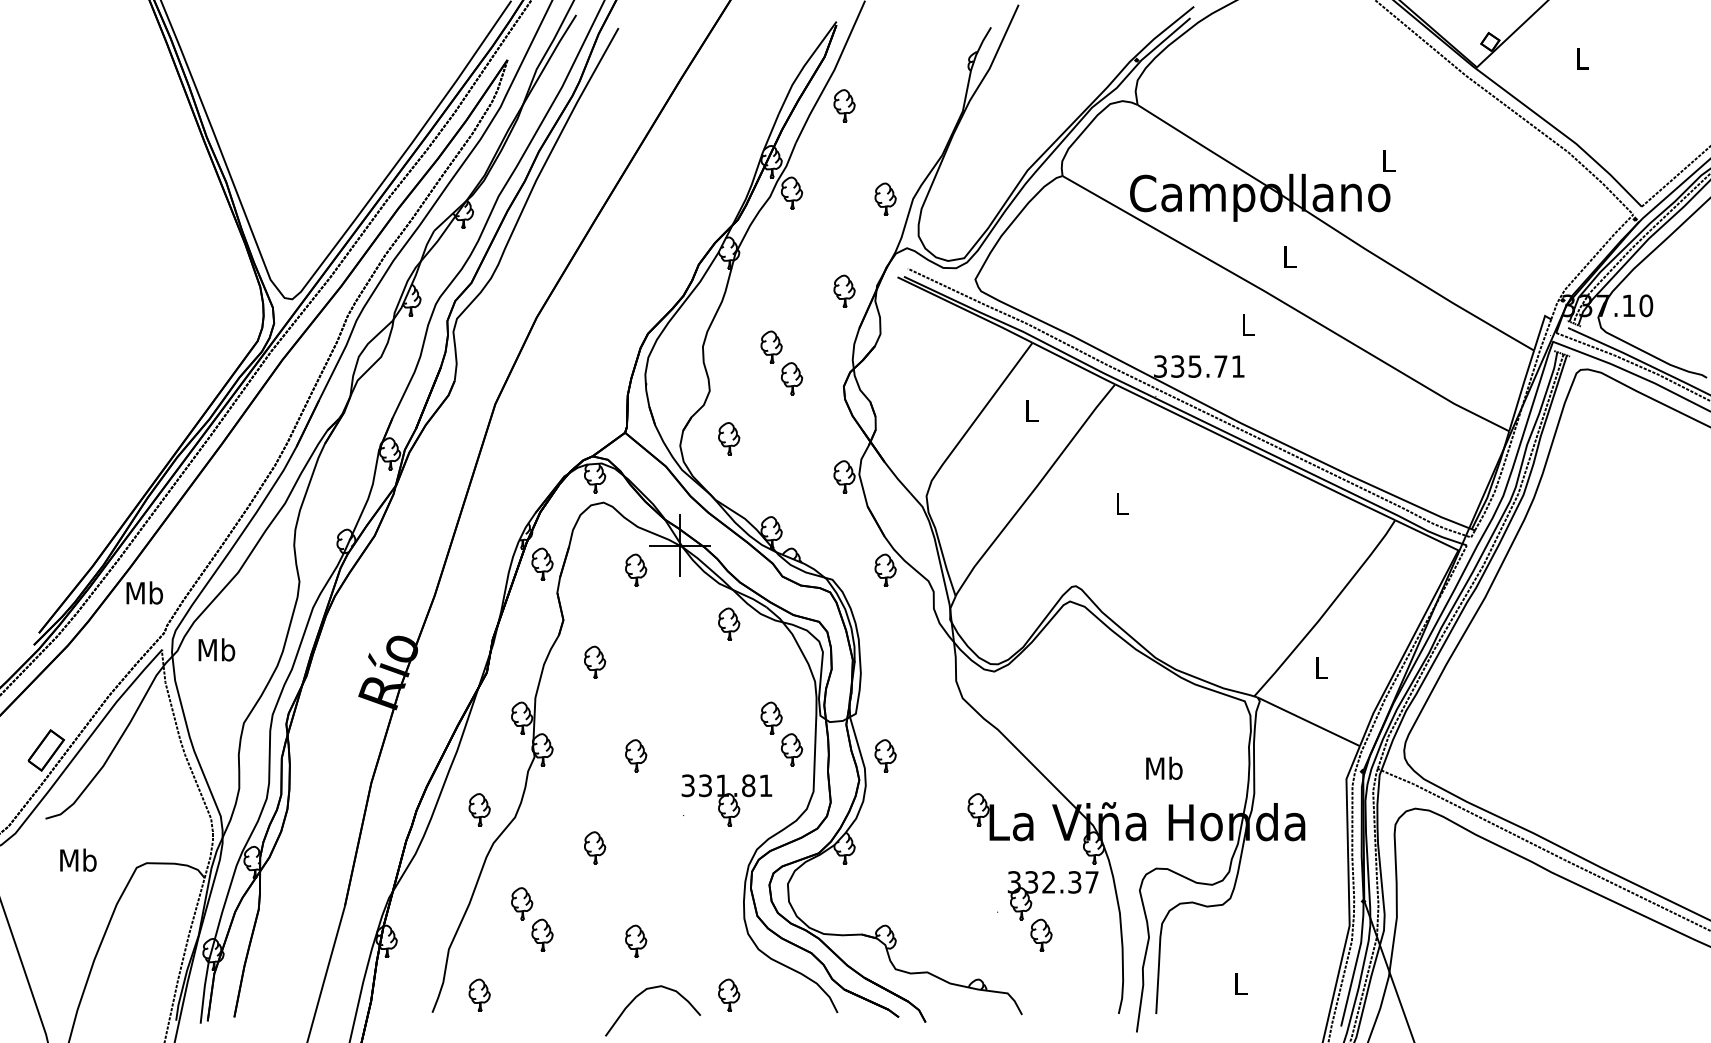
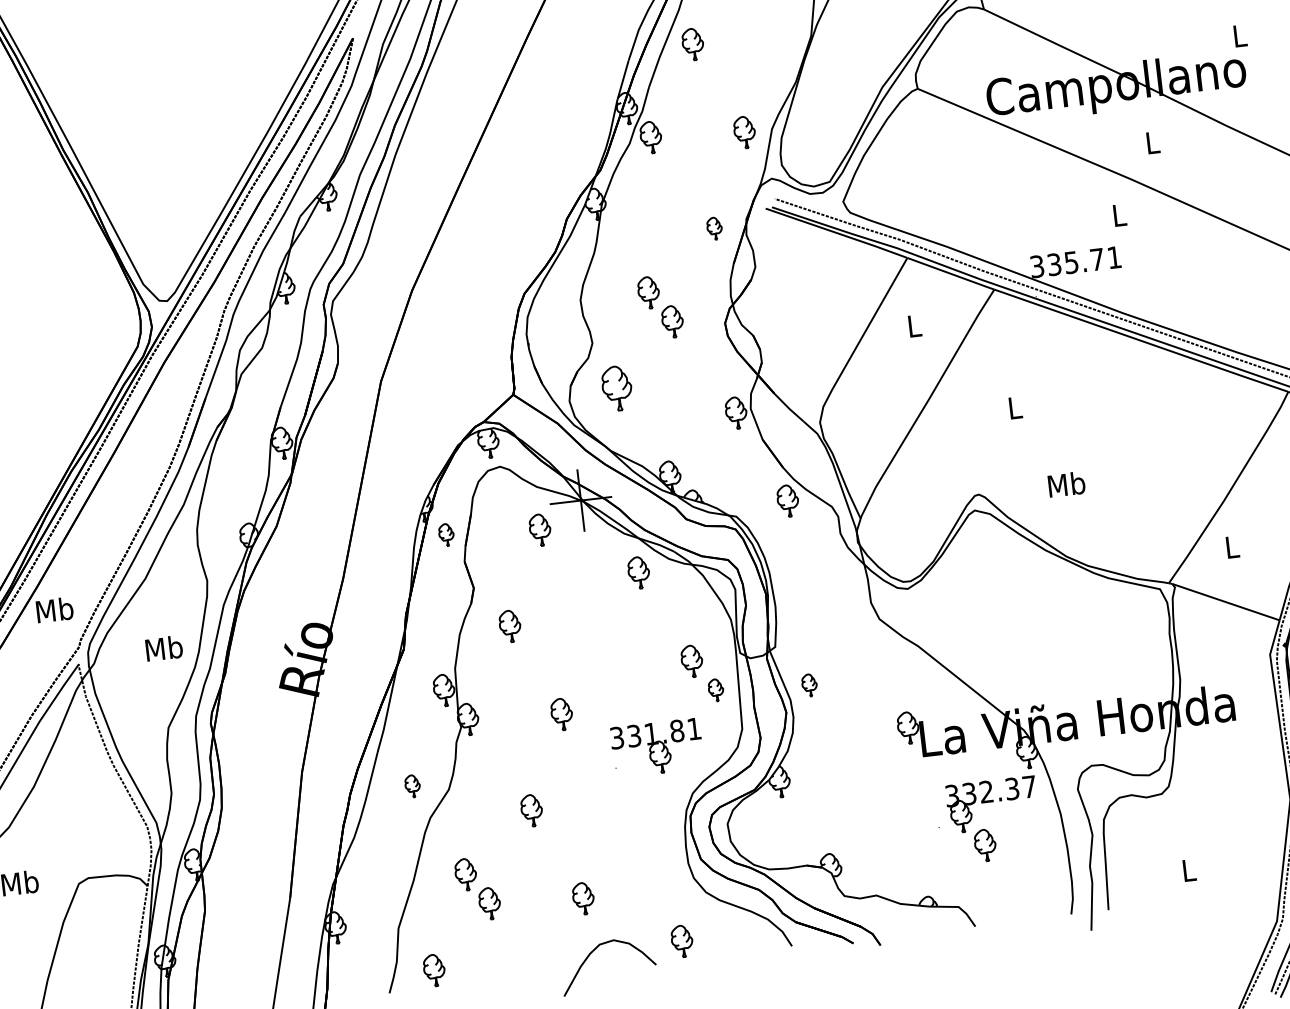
part: (844, 290) -> (714, 227), size x0.7
part: (729, 438) -> (617, 388), size x1.4
part: (542, 563) -> (446, 534), size x0.7
text: (216, 649) -> (163, 648), moved
part: (792, 749) -> (716, 689), size x0.7
part: (885, 755) -> (809, 684), size x0.7
text: (1164, 767) -> (1066, 483), moved
part: (479, 809) -> (412, 785), size x0.7

